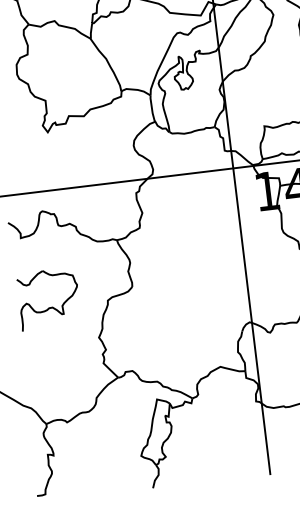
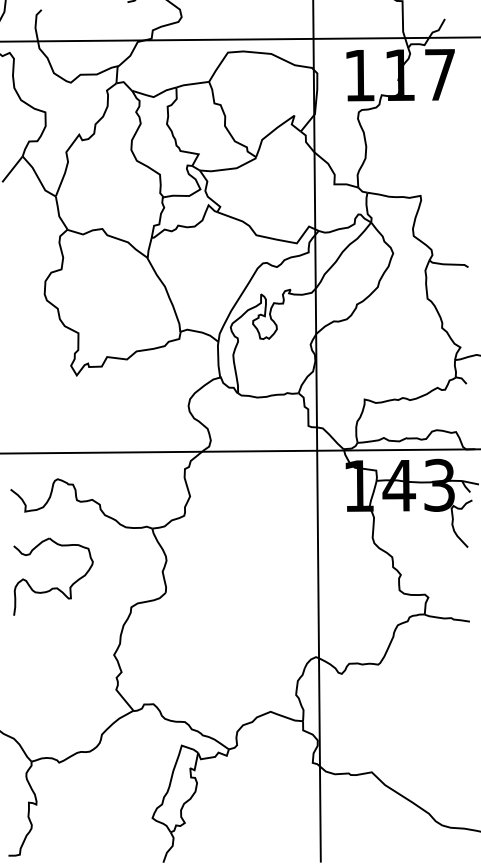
part: (49, 307) -> (53, 587), moved

